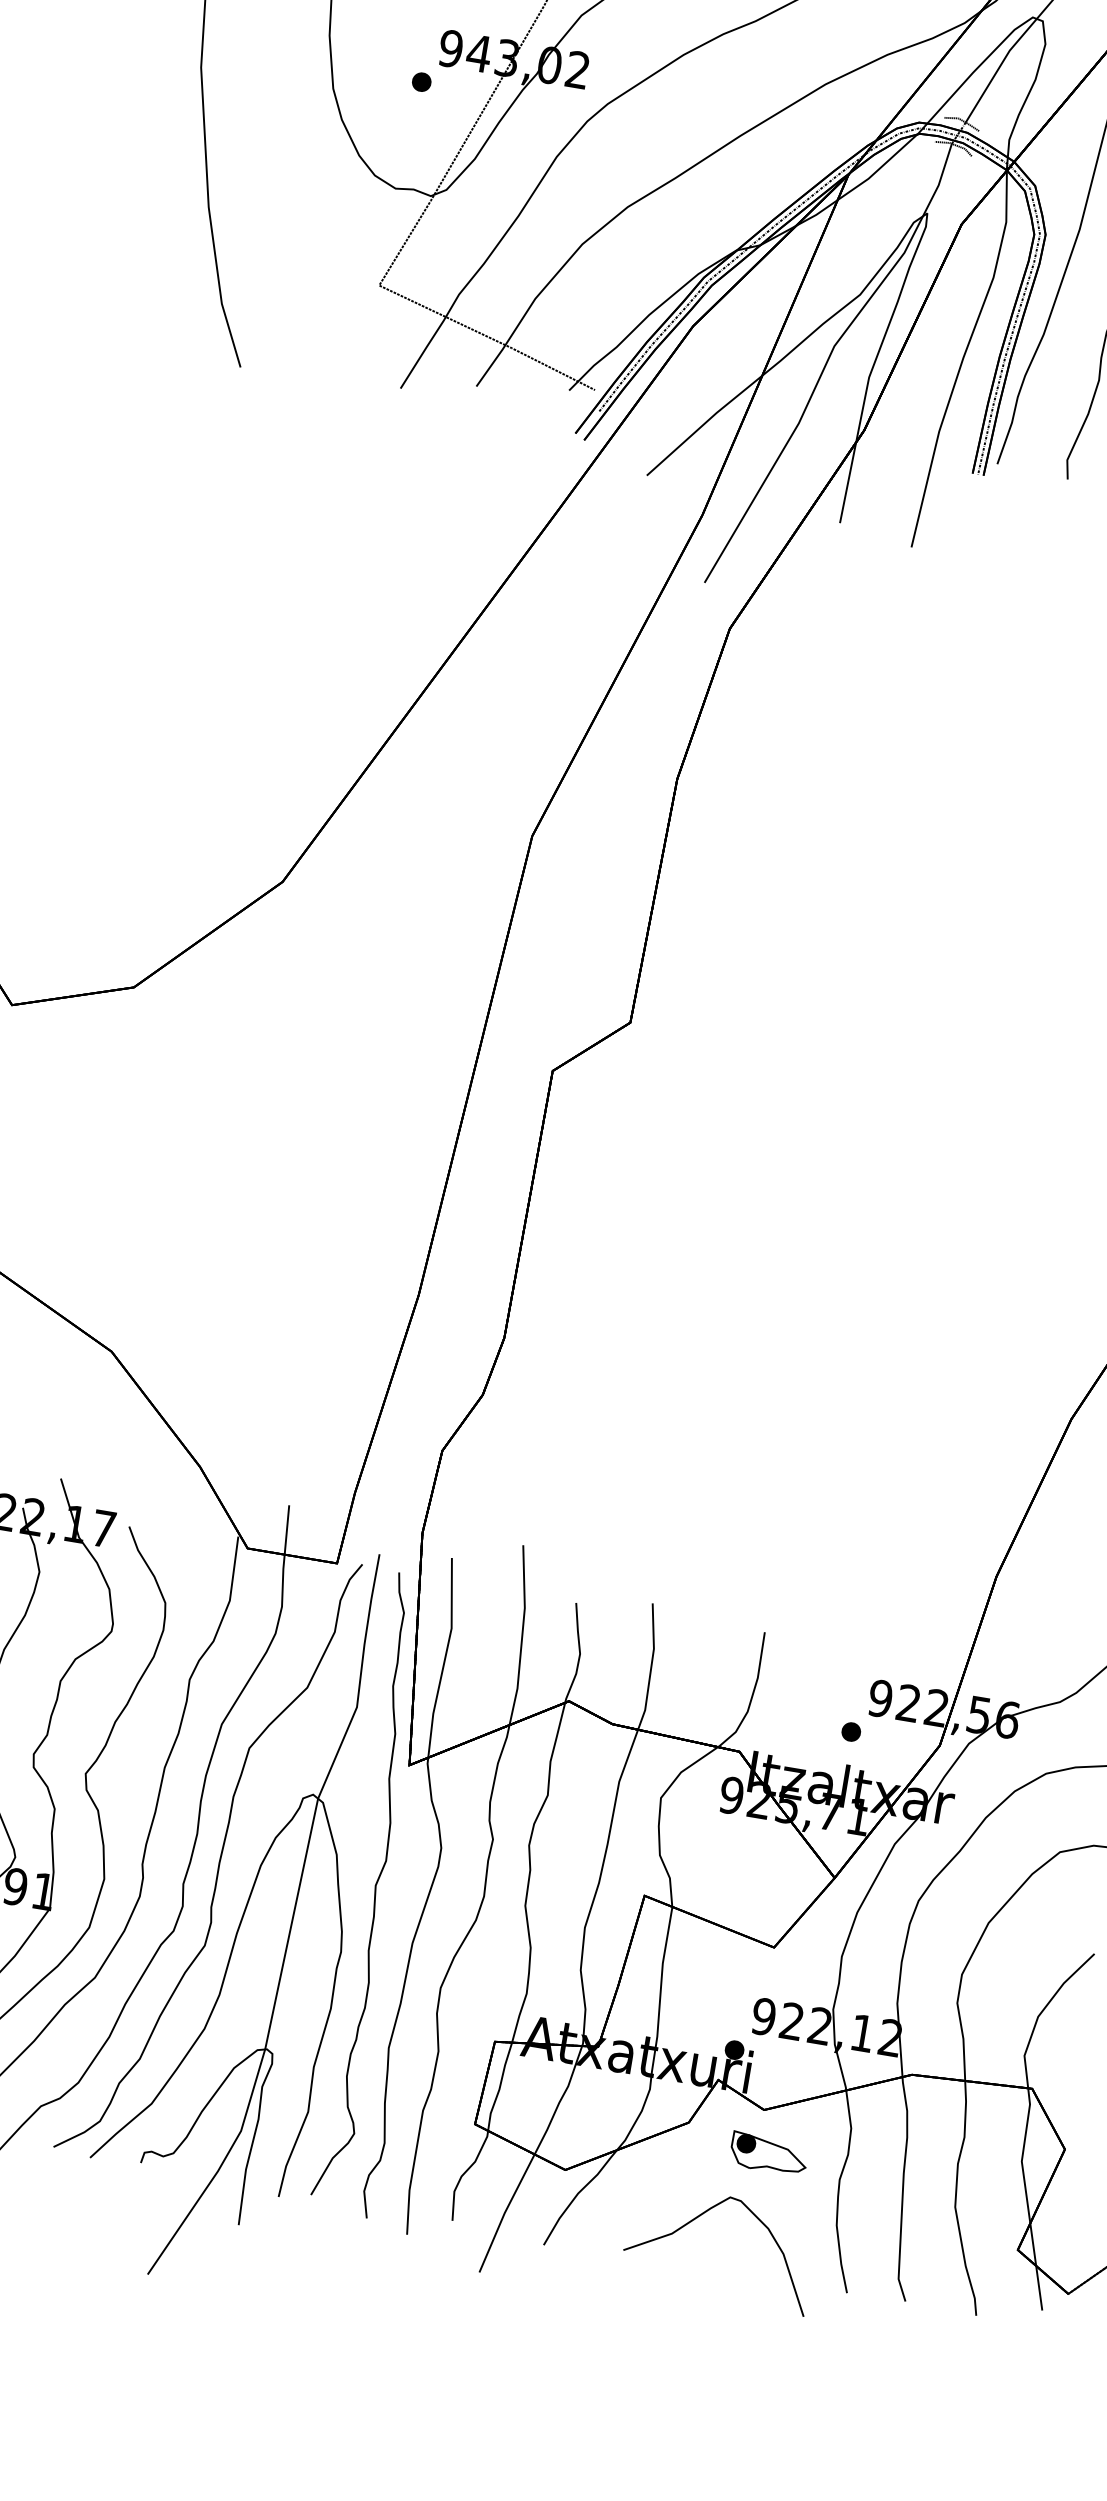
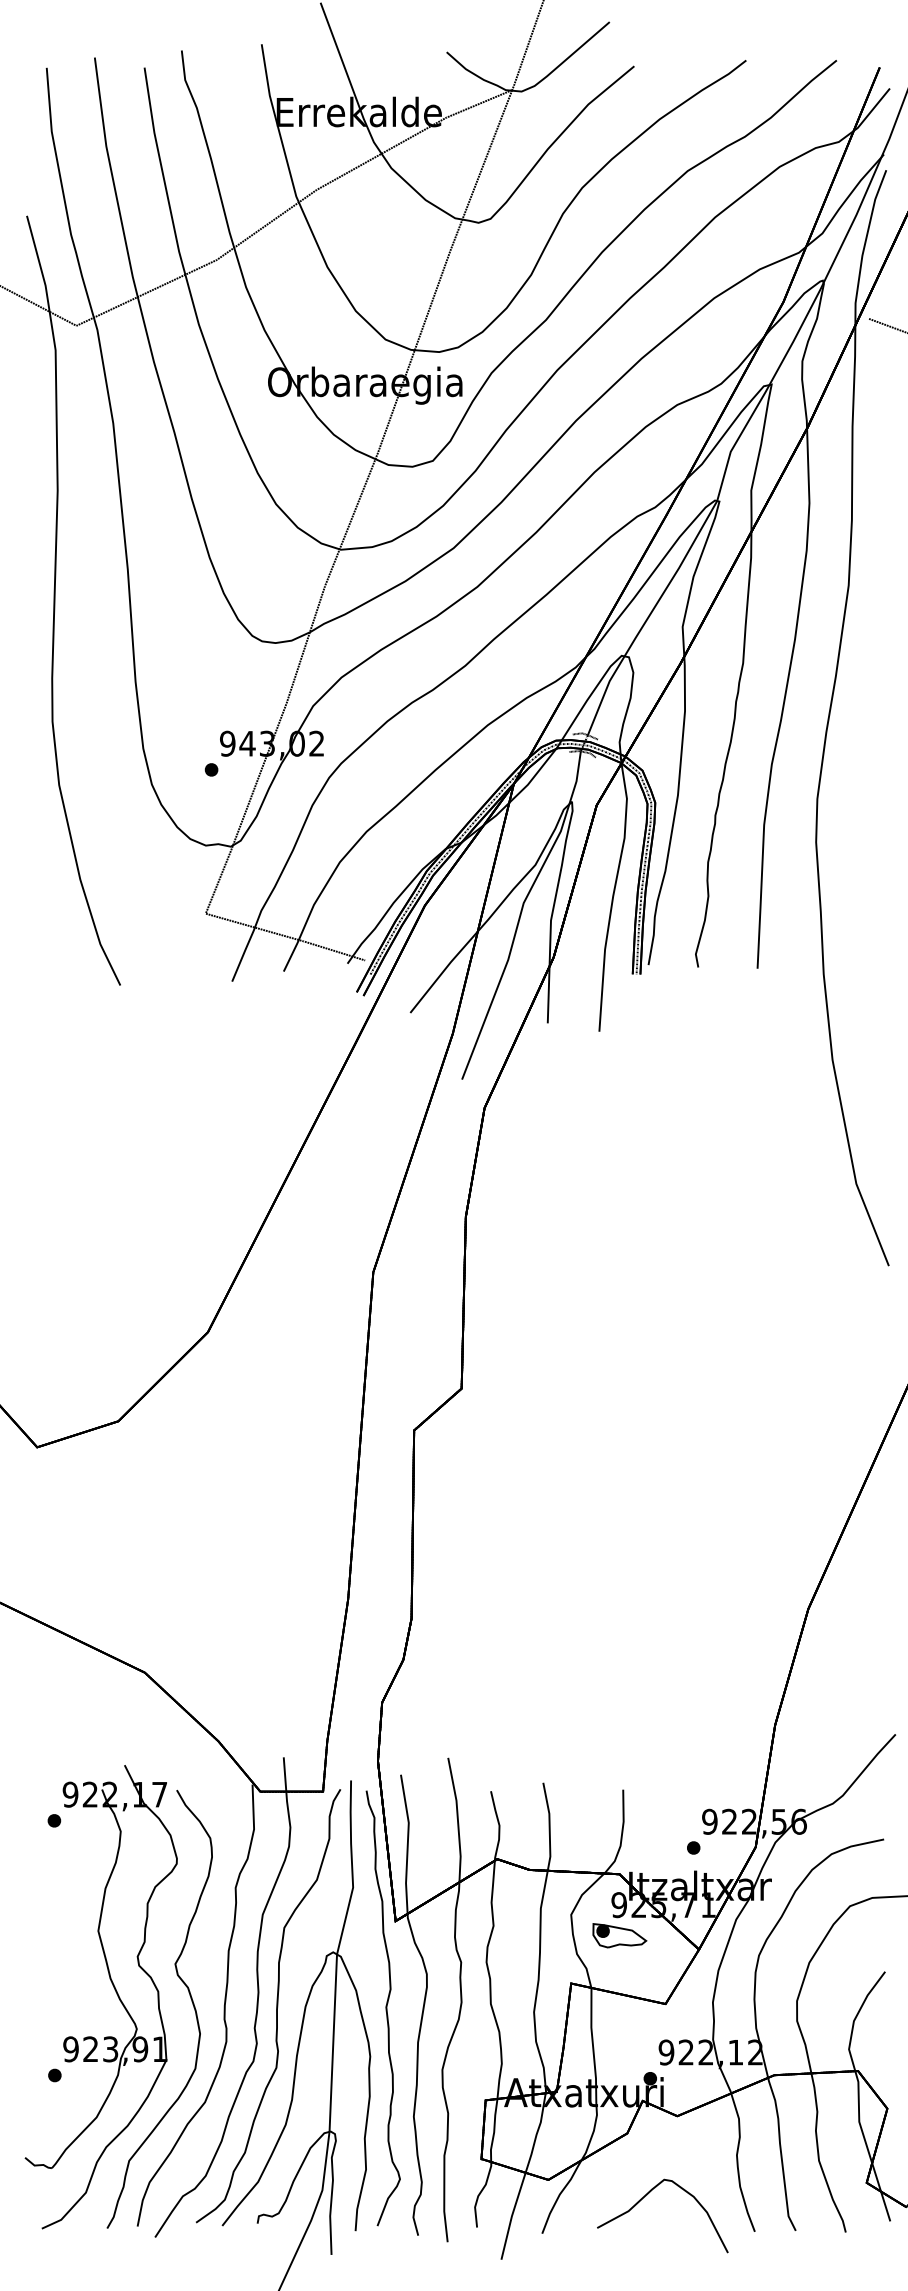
part: (768, 2153) -> (619, 1935), moved

